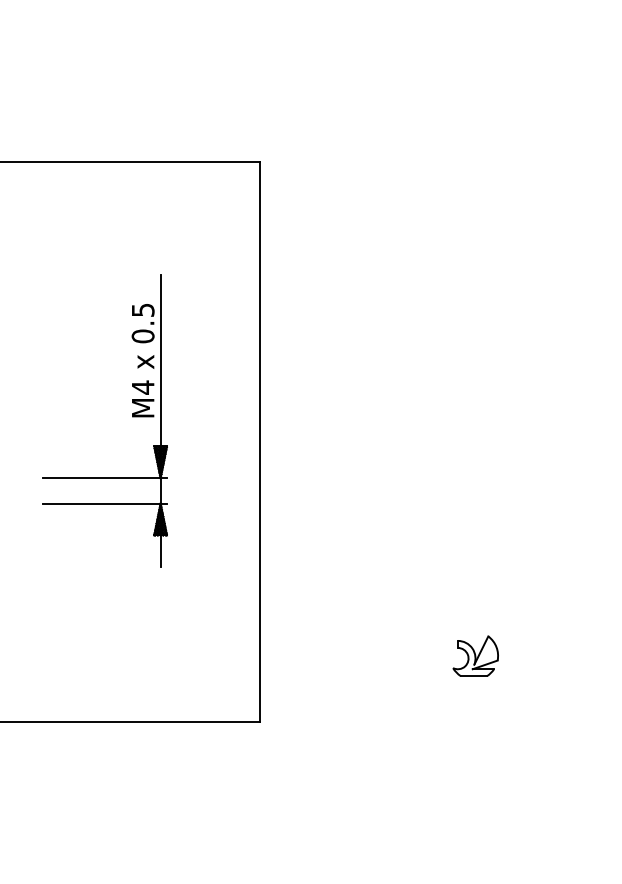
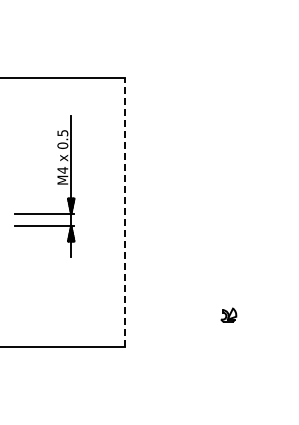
part: (132, 417) -> (57, 184), moved
line: (261, 442) -> (125, 212), solid -> dashed
part: (475, 654) -> (228, 314), size x0.7

